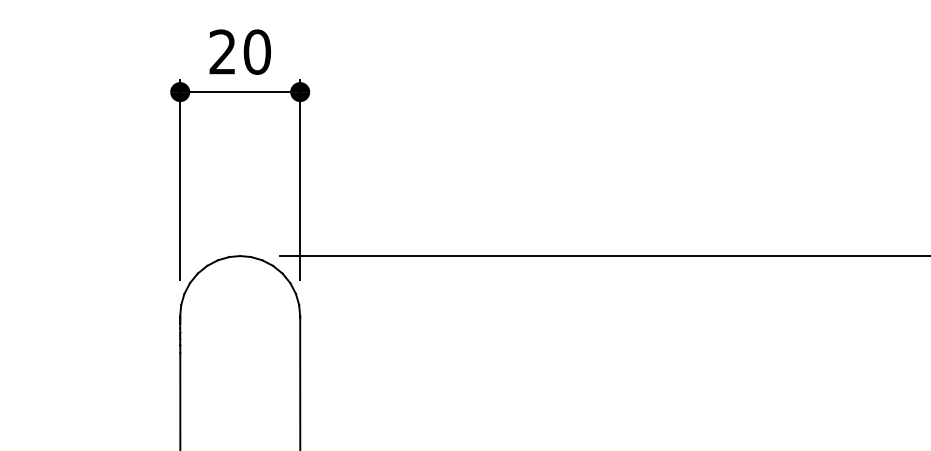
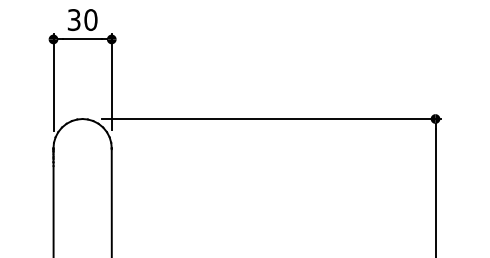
text: (221, 53) -> (73, 20), 20 -> 30

